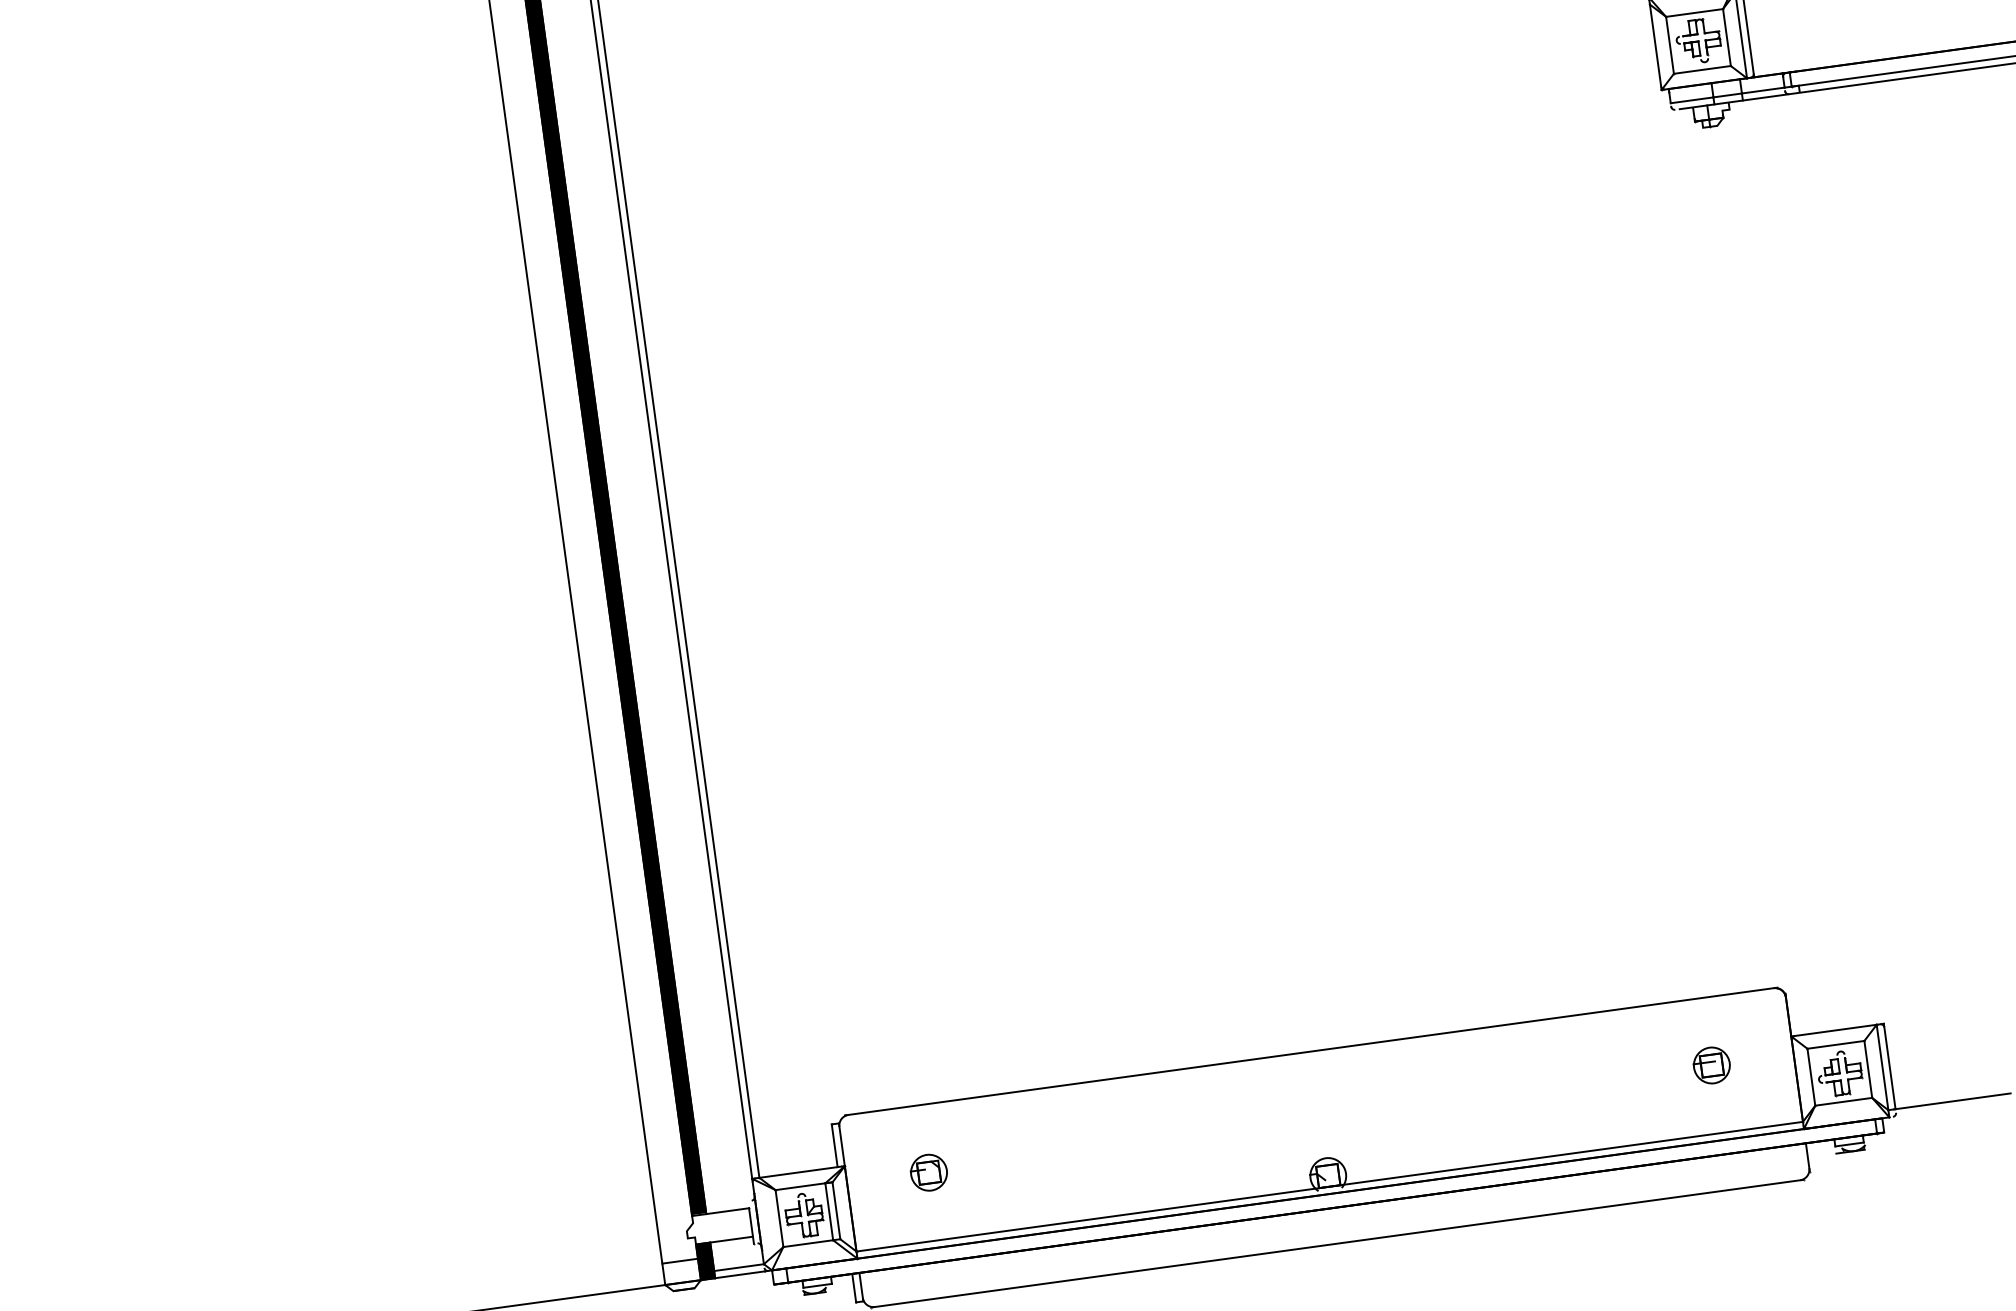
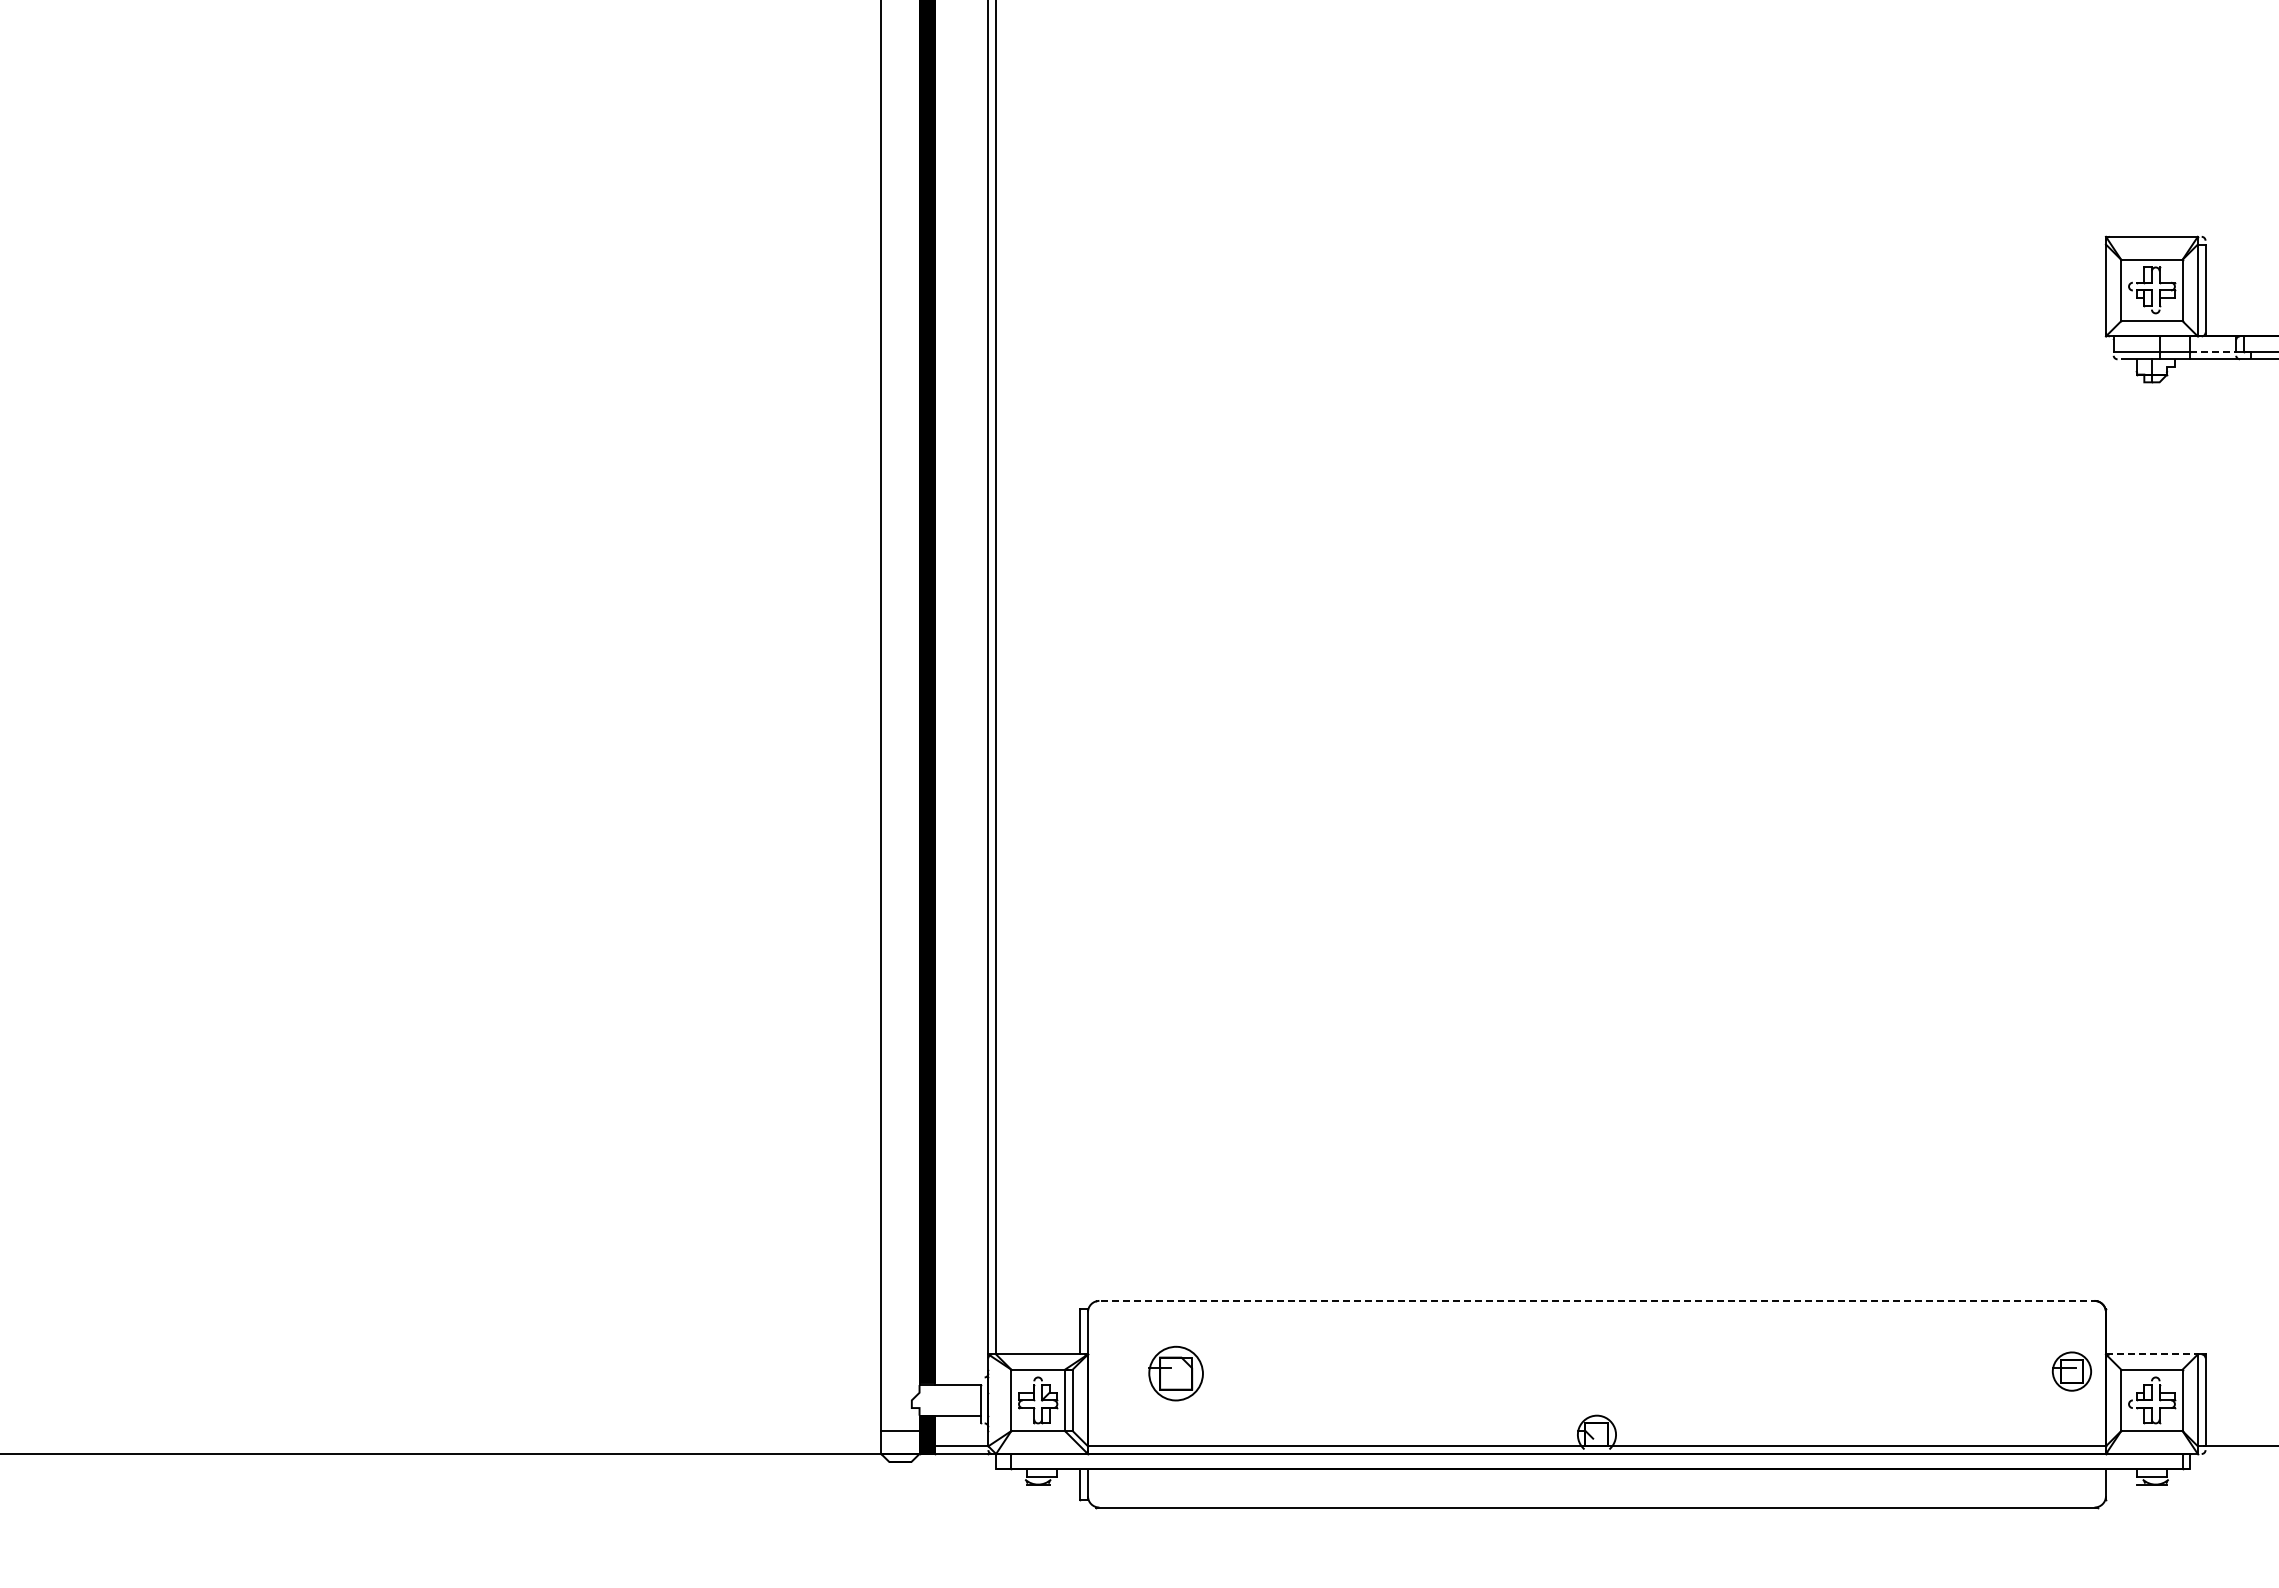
line: (1763, 90) -> (2213, 351), solid -> dashed
line: (1833, 1030) -> (2151, 1354), solid -> dashed
line: (1310, 1051) -> (1596, 1300), solid -> dashed
part: (1711, 1065) -> (2071, 1371), moved
part: (928, 1172) -> (1175, 1373), size x1.4

